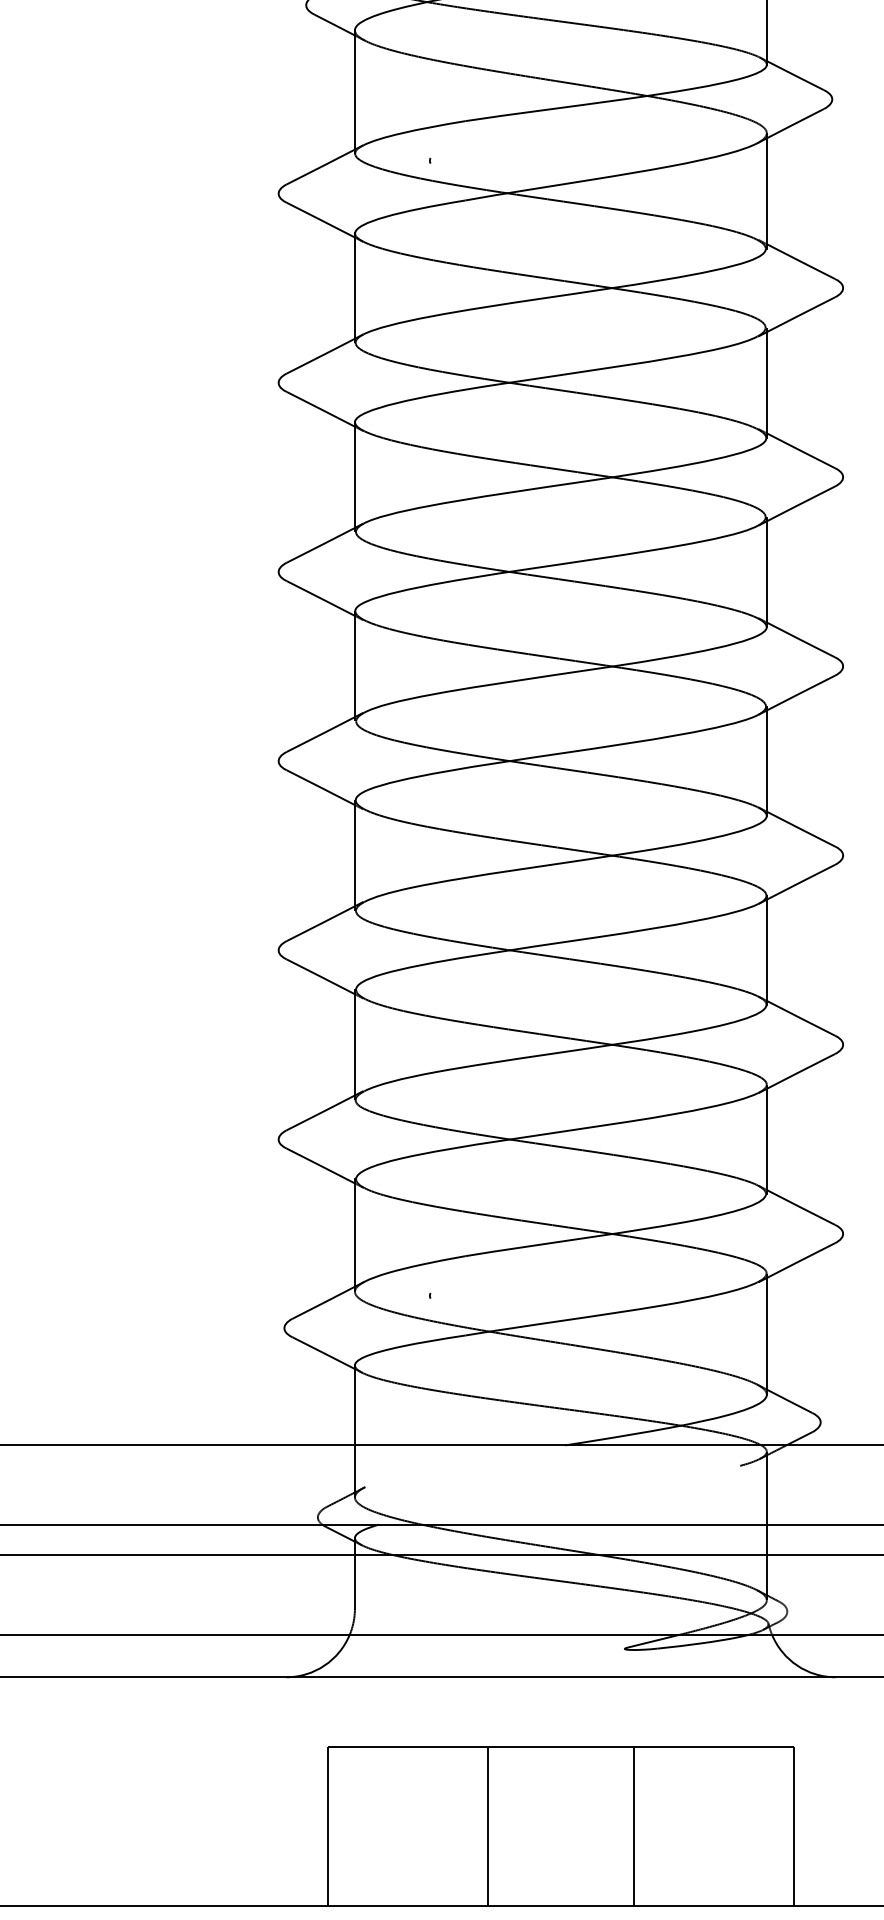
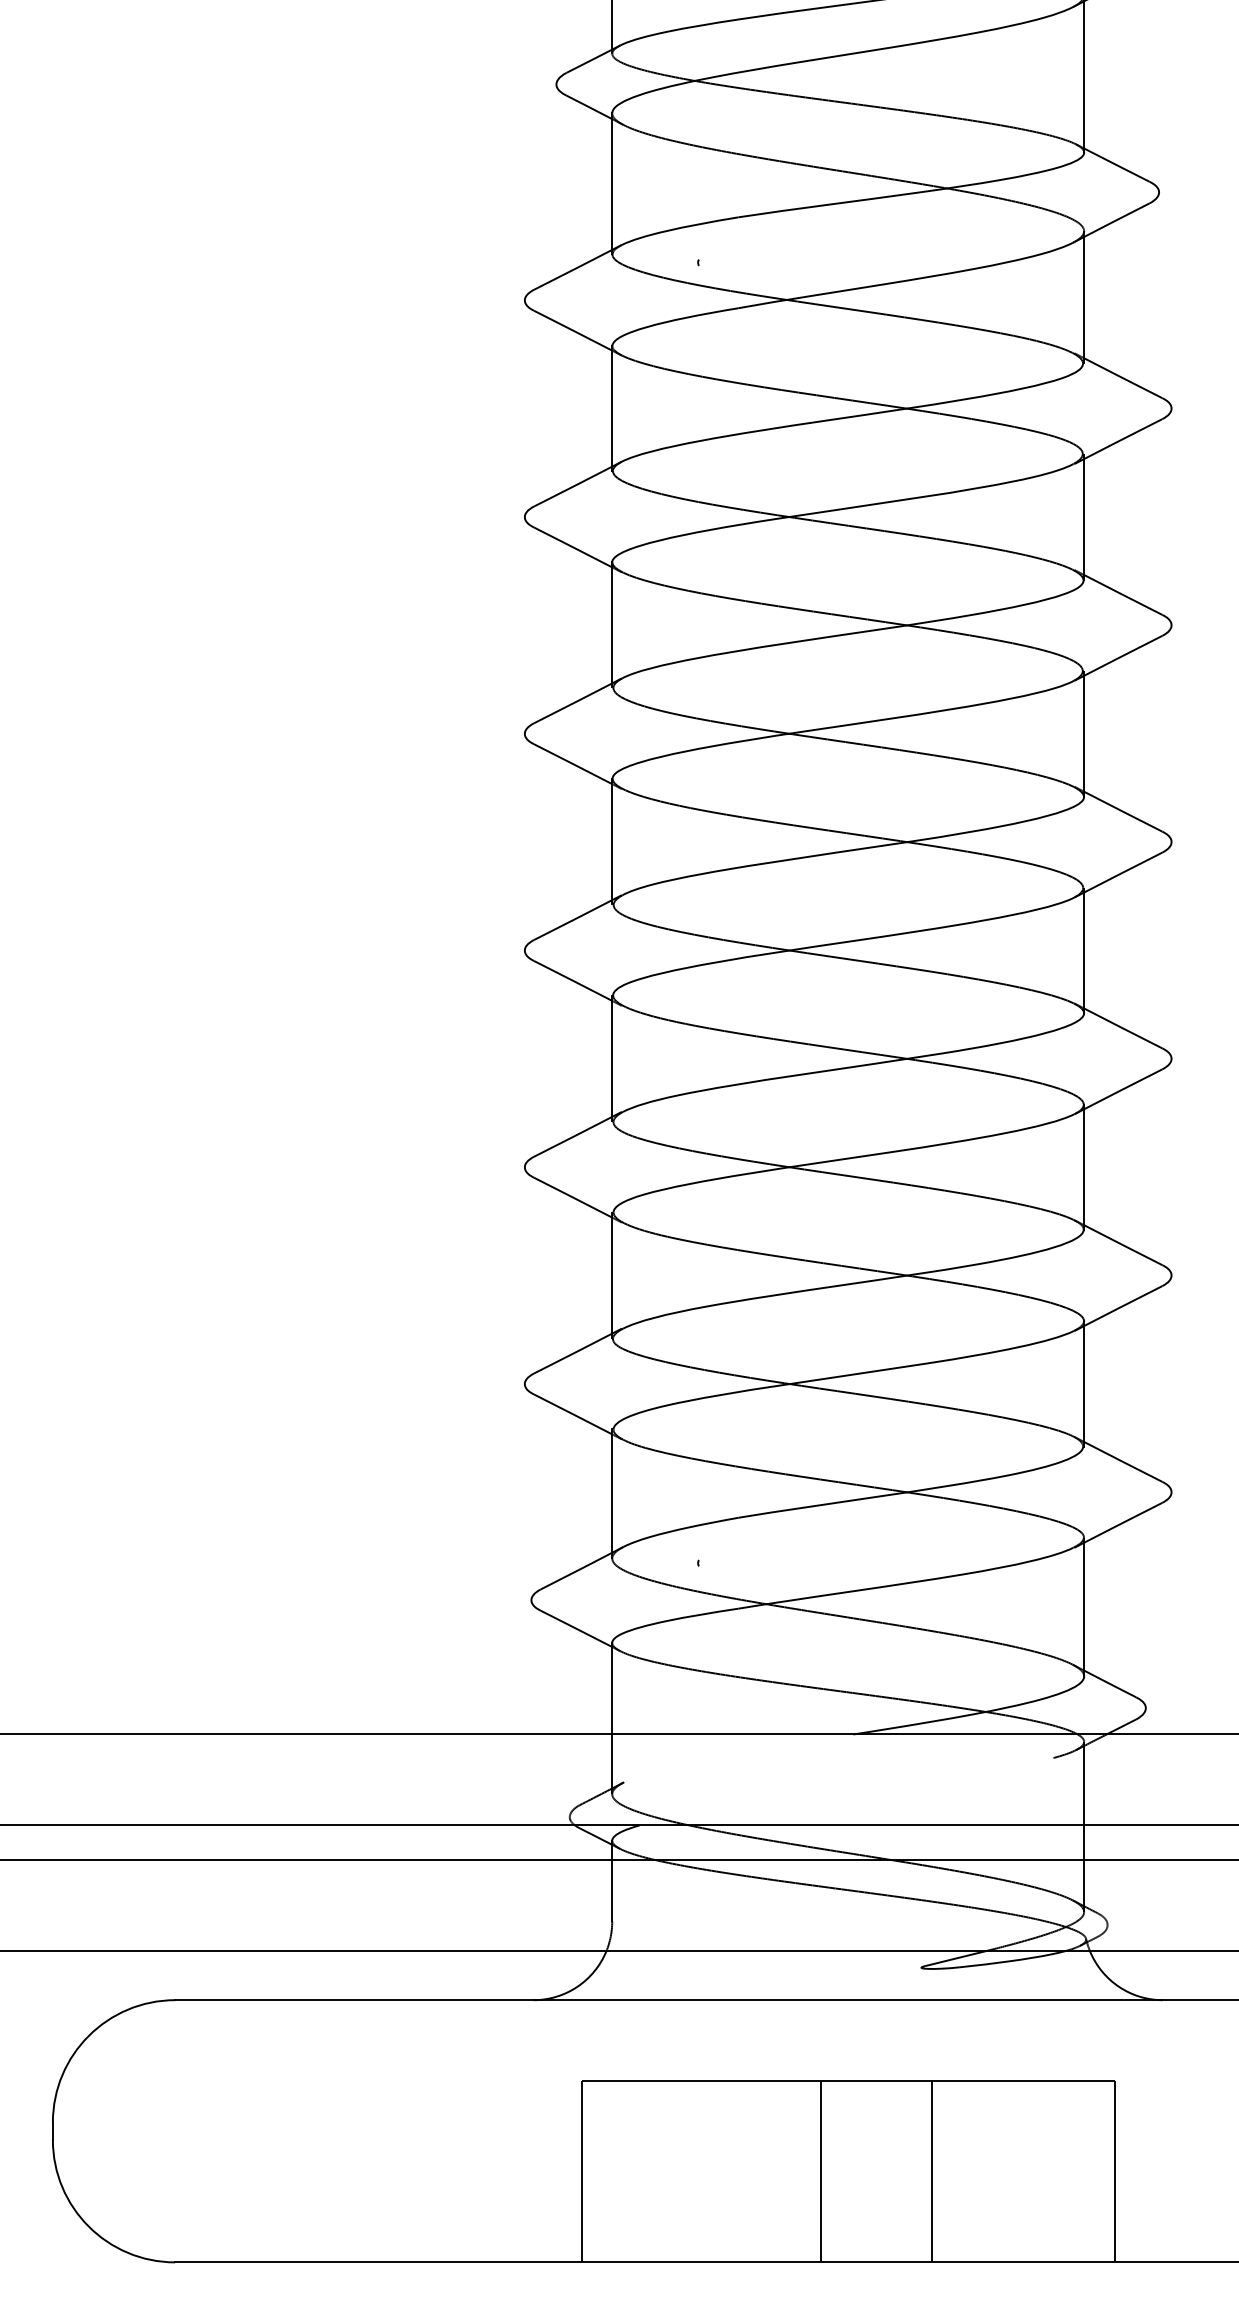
line: (487, 1826) -> (820, 2171), moved

